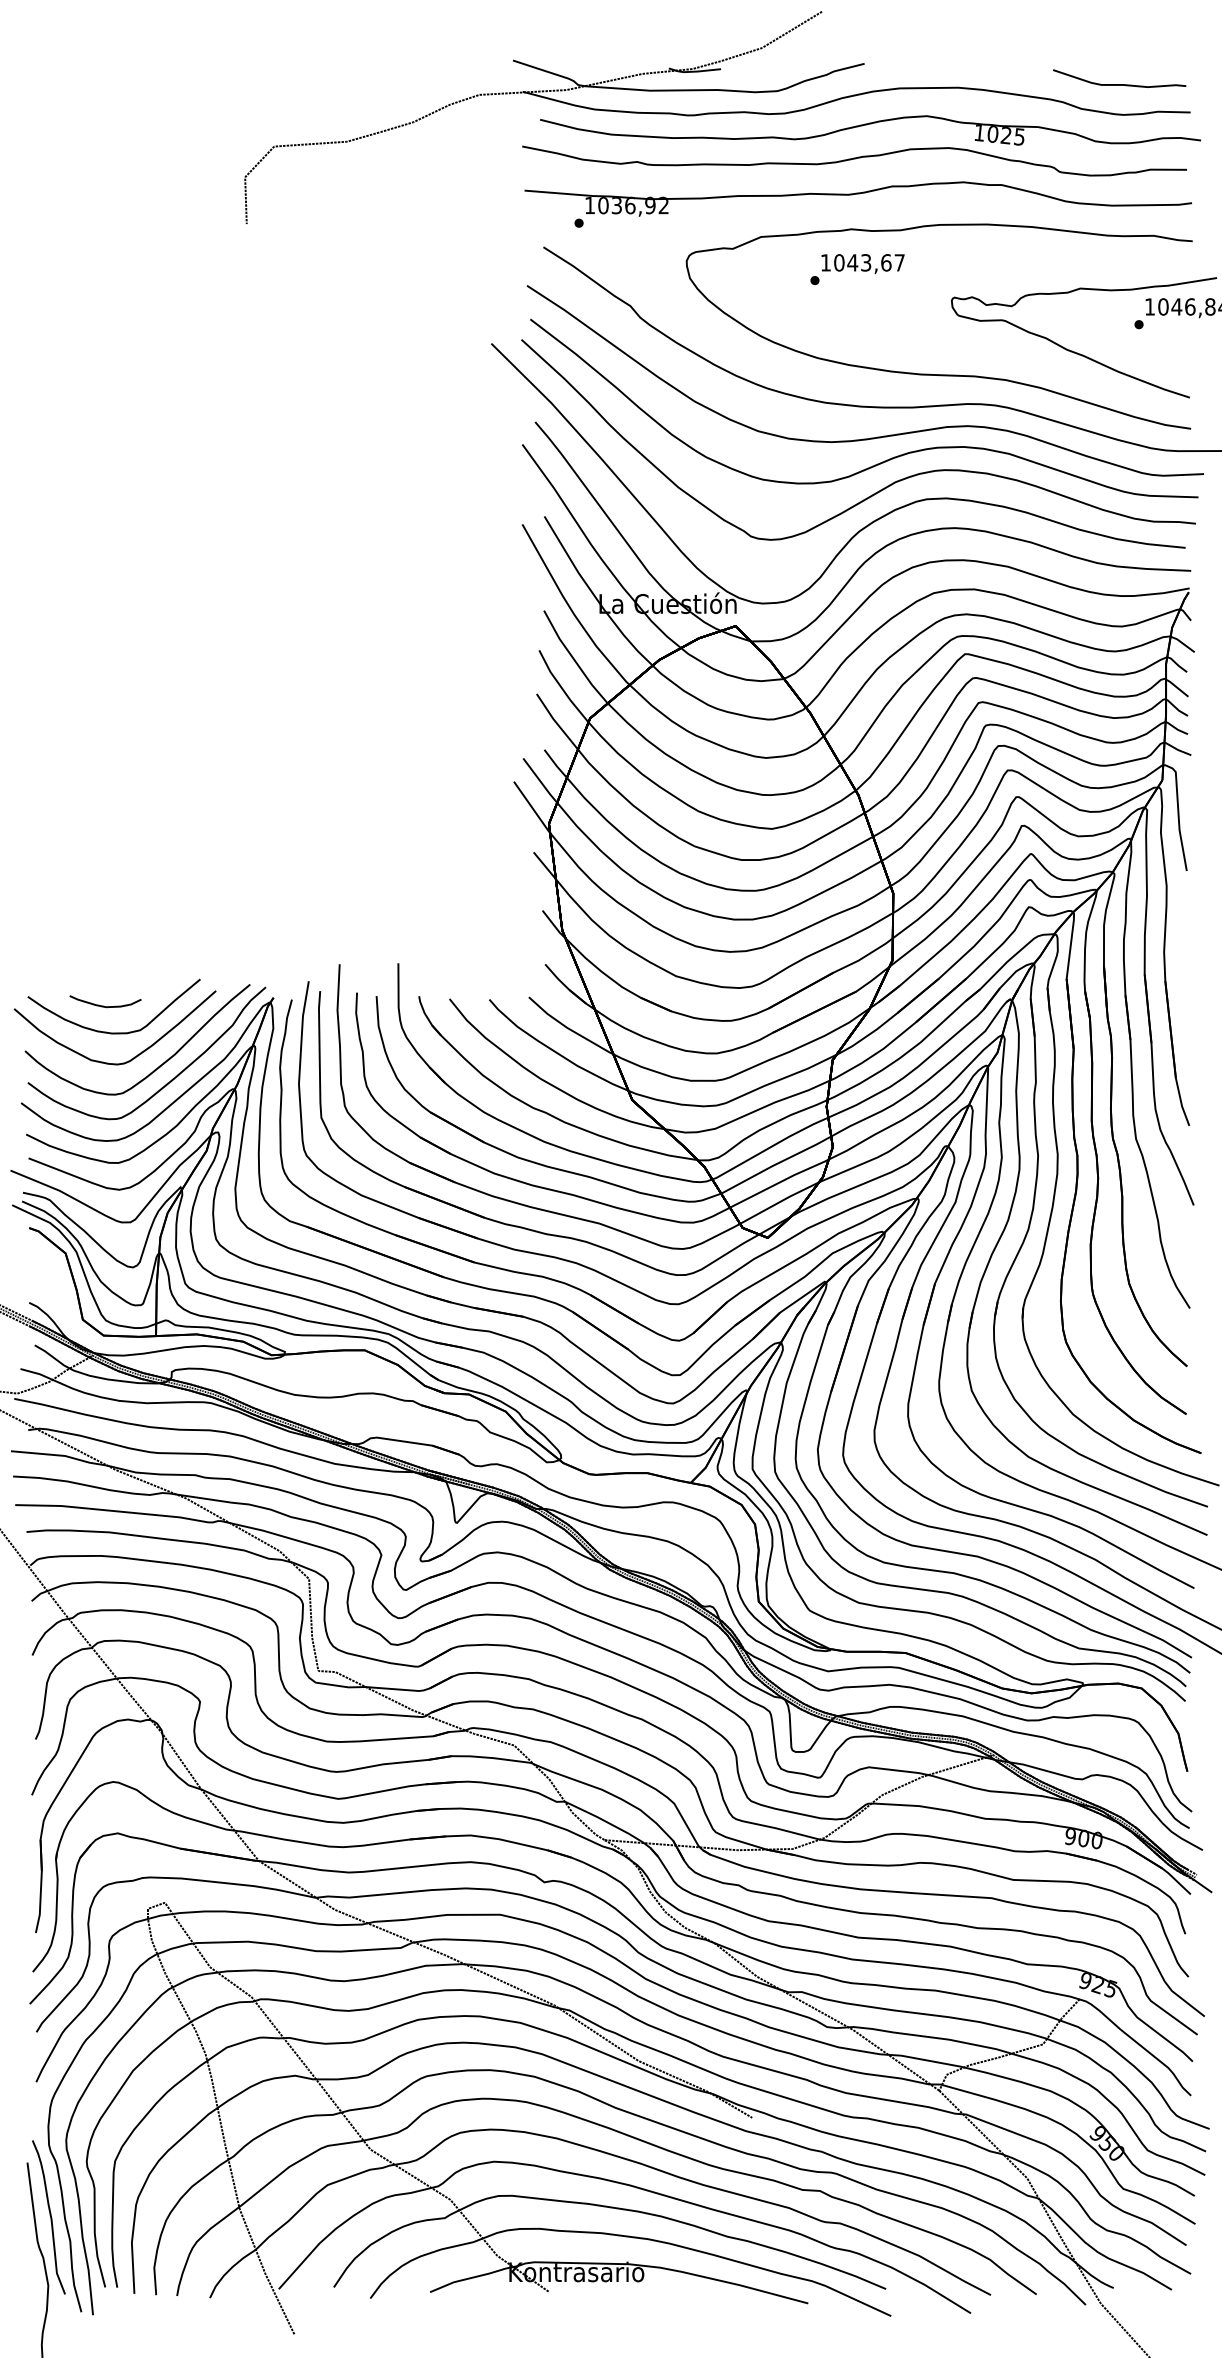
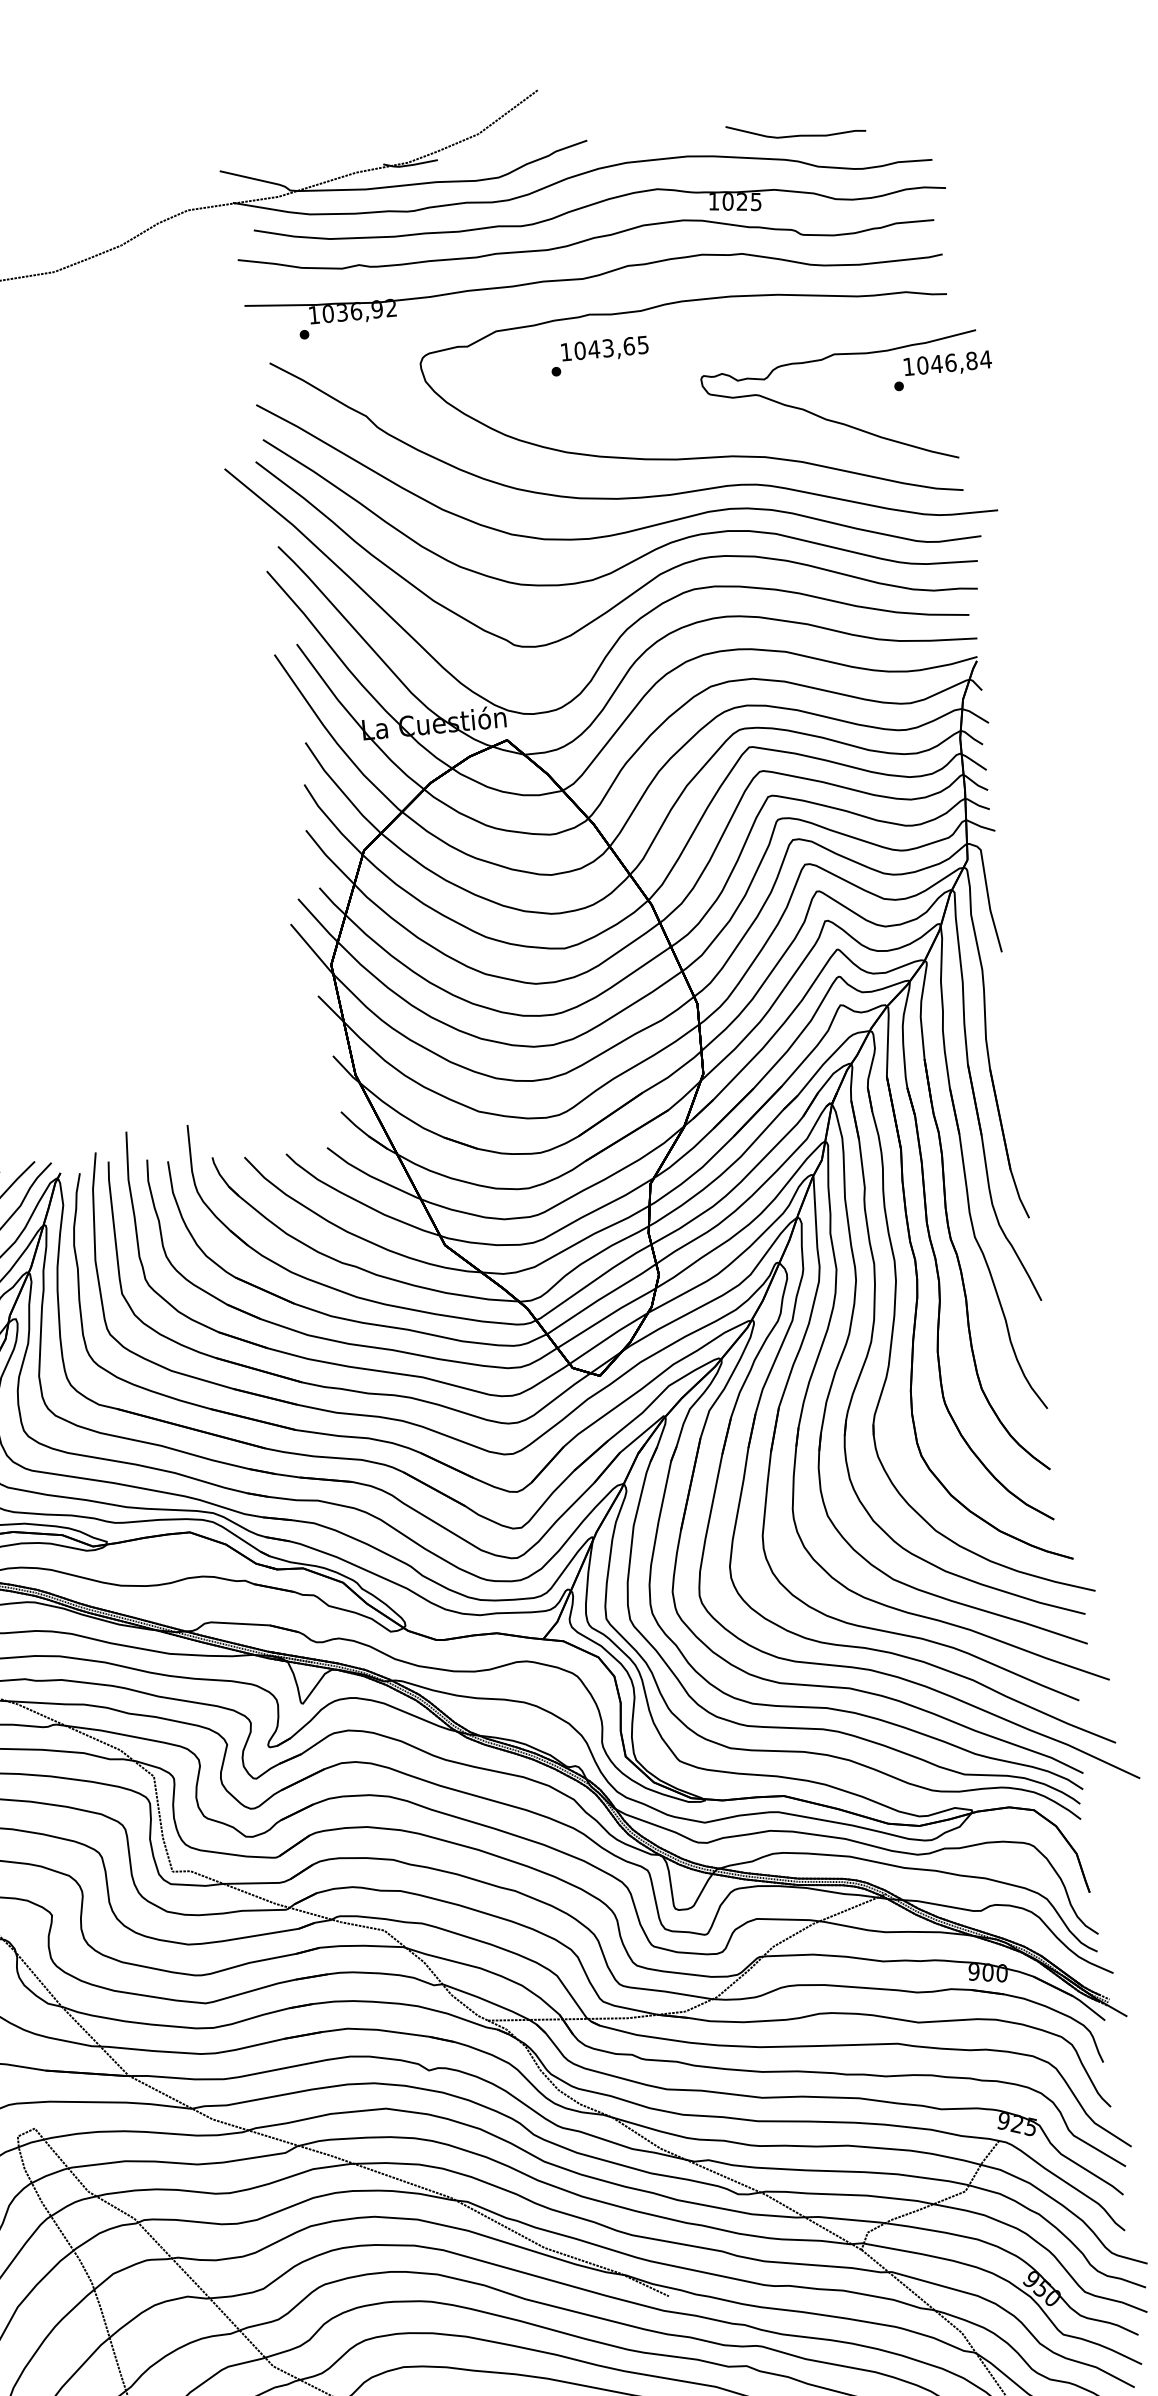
curve: (1119, 84) -> (796, 135), moved
text: (899, 262) -> (642, 344), 1043,67 -> 1043,65

